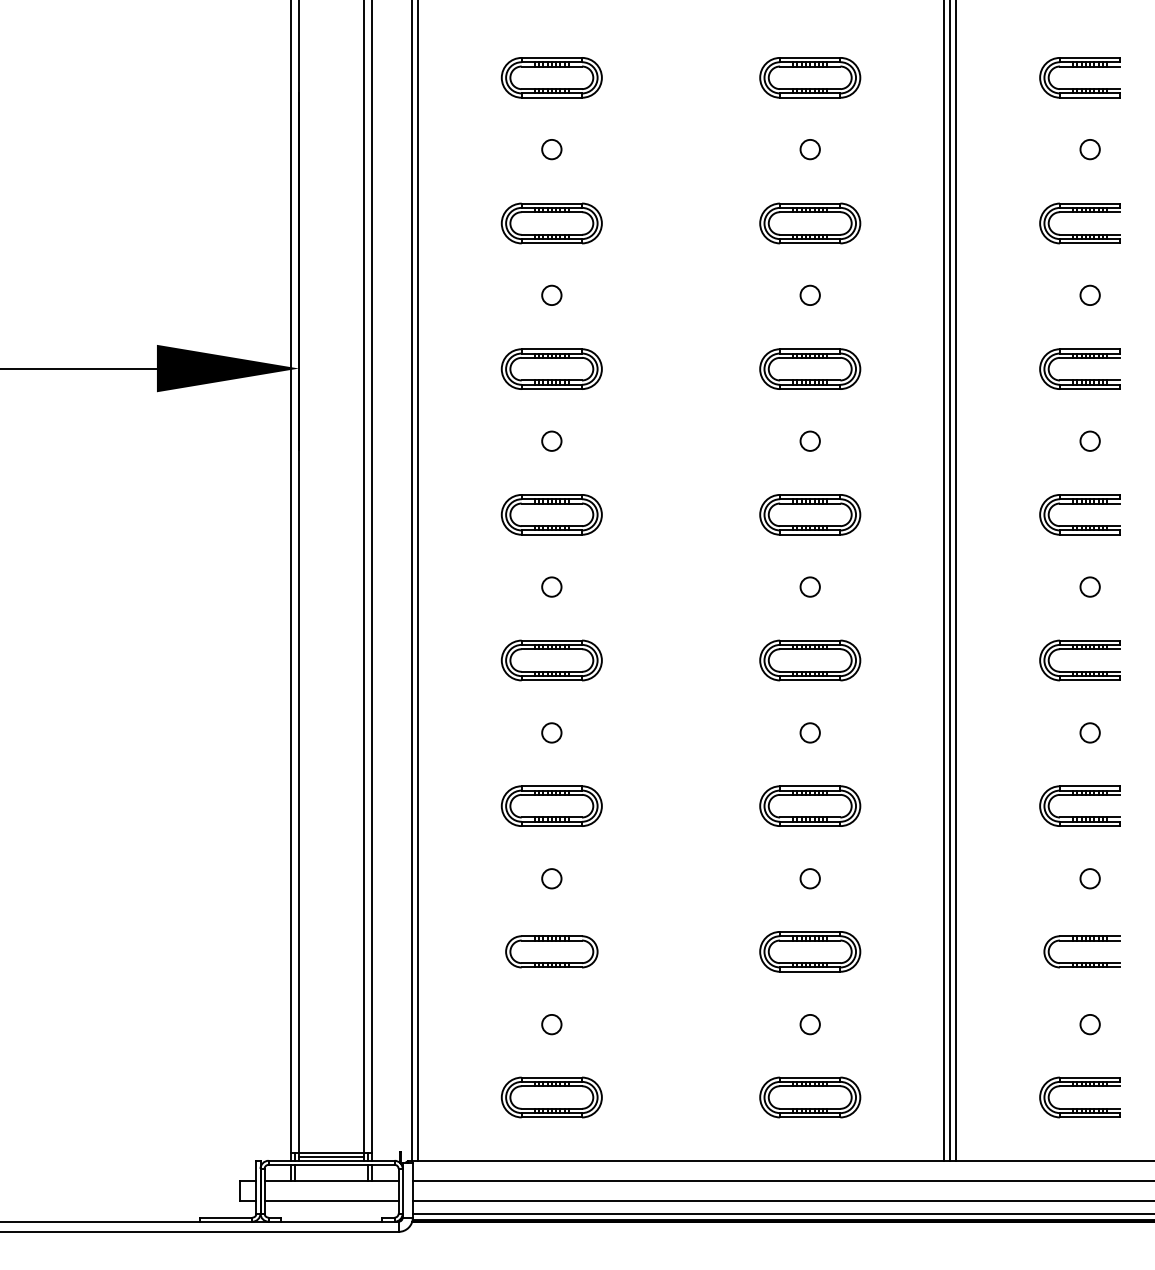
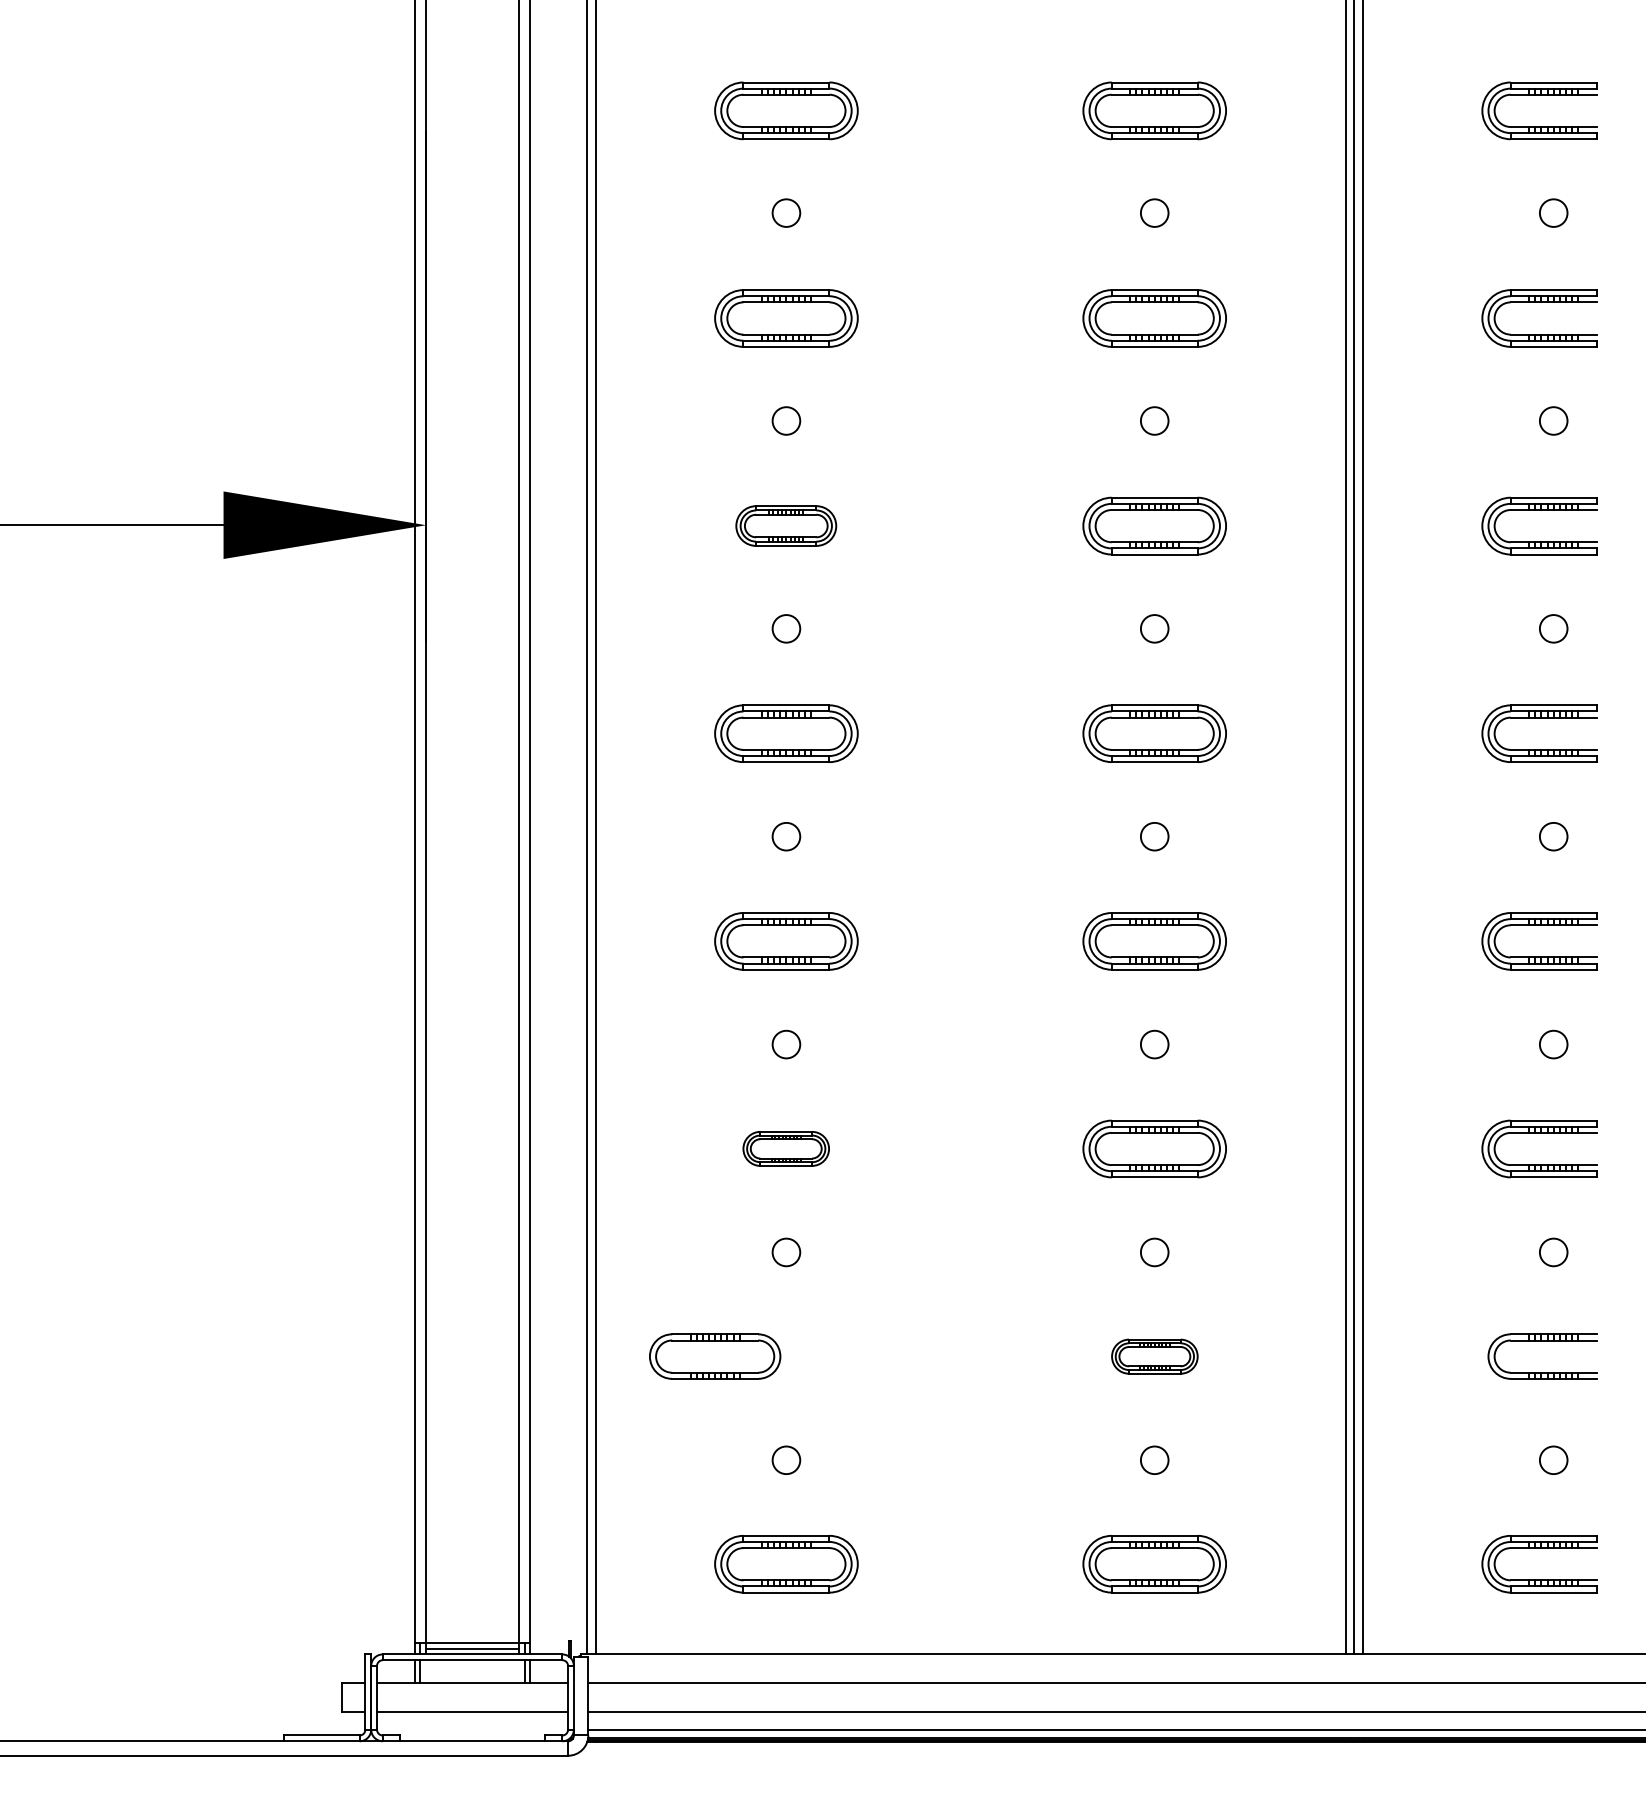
part: (551, 368) -> (785, 525), size x0.7
part: (551, 805) -> (785, 1148), size x0.6
part: (551, 951) -> (714, 1356), moved
part: (810, 951) -> (1155, 1356), size x0.6

